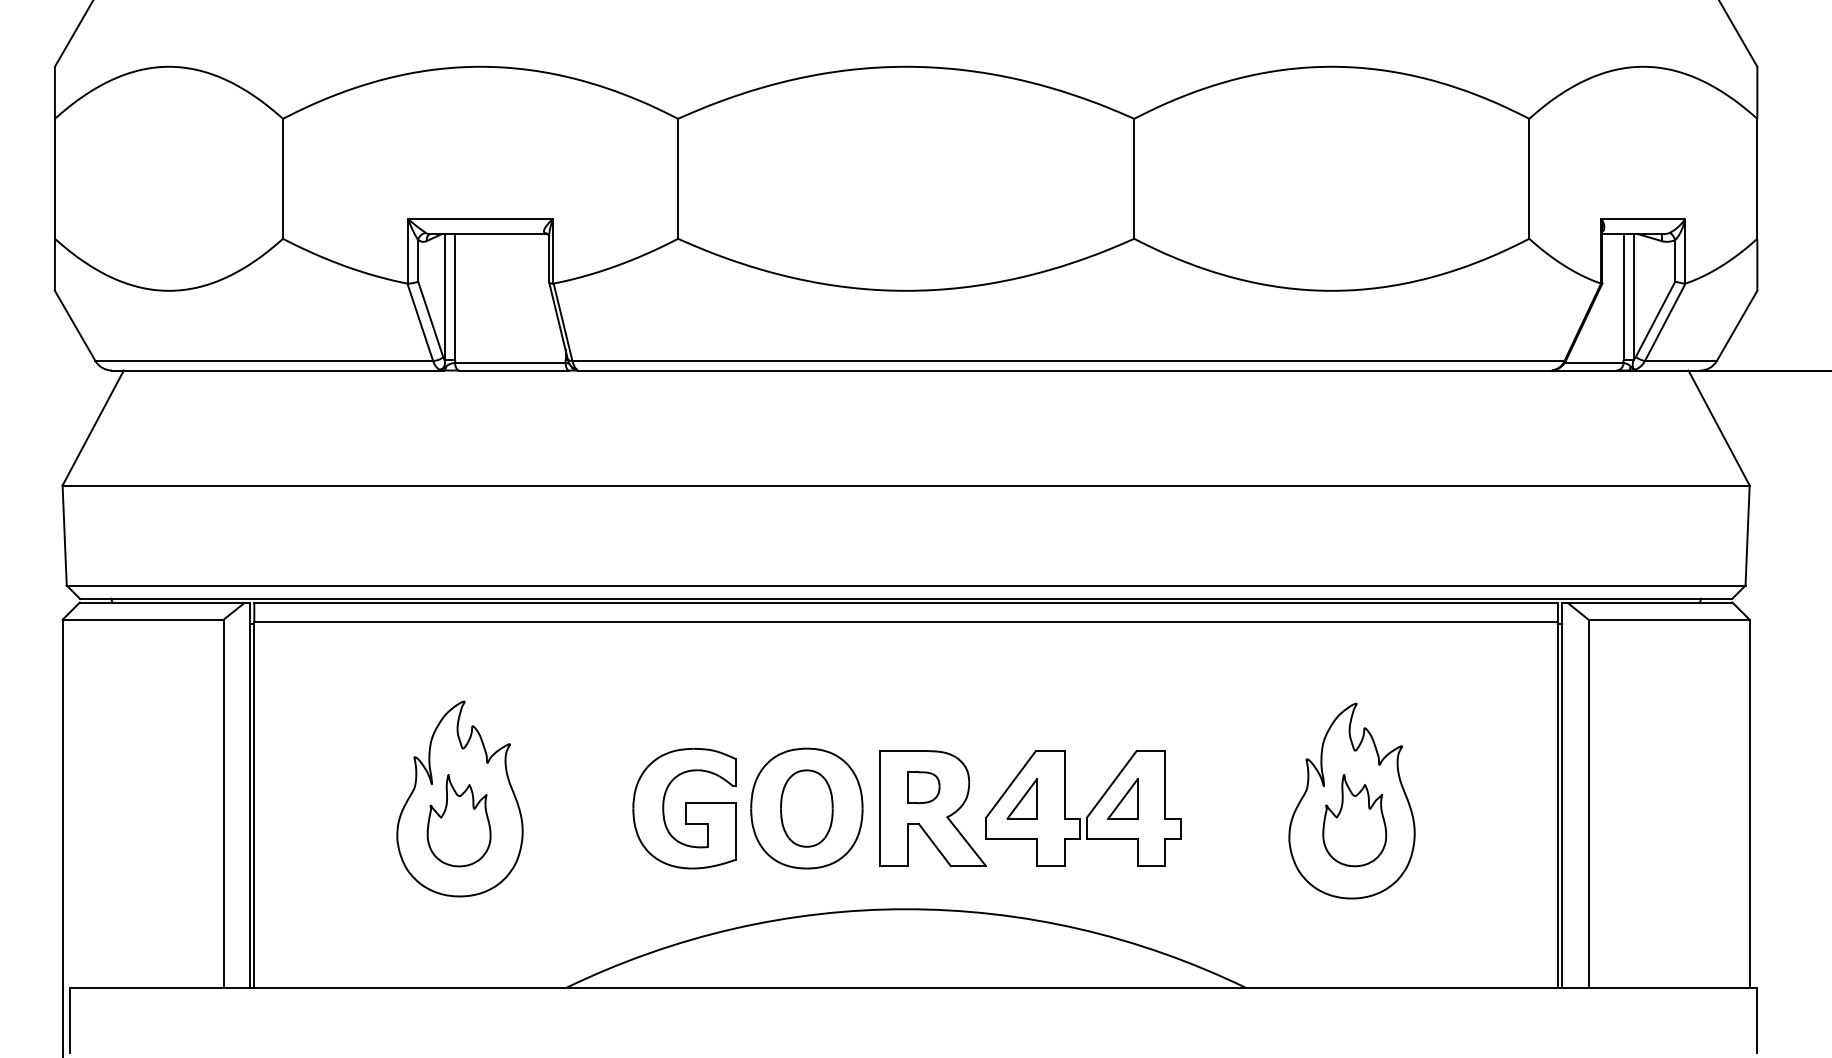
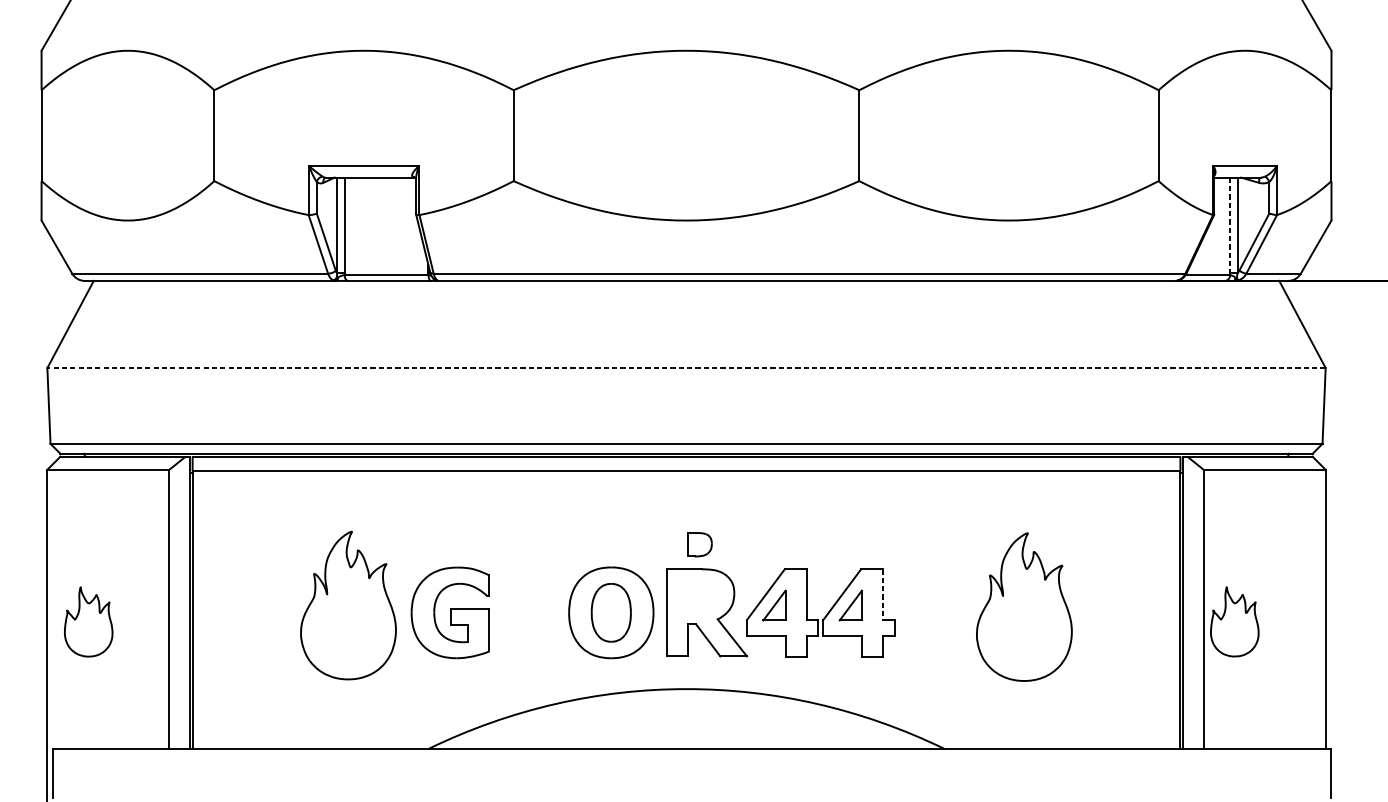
line: (1623, 297) -> (1230, 225), solid -> dashed
line: (906, 485) -> (686, 368), solid -> dashed
line: (1165, 784) -> (883, 594), solid -> dashed
part: (923, 787) -> (699, 544), moved
part: (684, 808) -> (450, 612), moved
part: (458, 820) -> (88, 621), moved
part: (1354, 820) -> (1234, 621), moved

